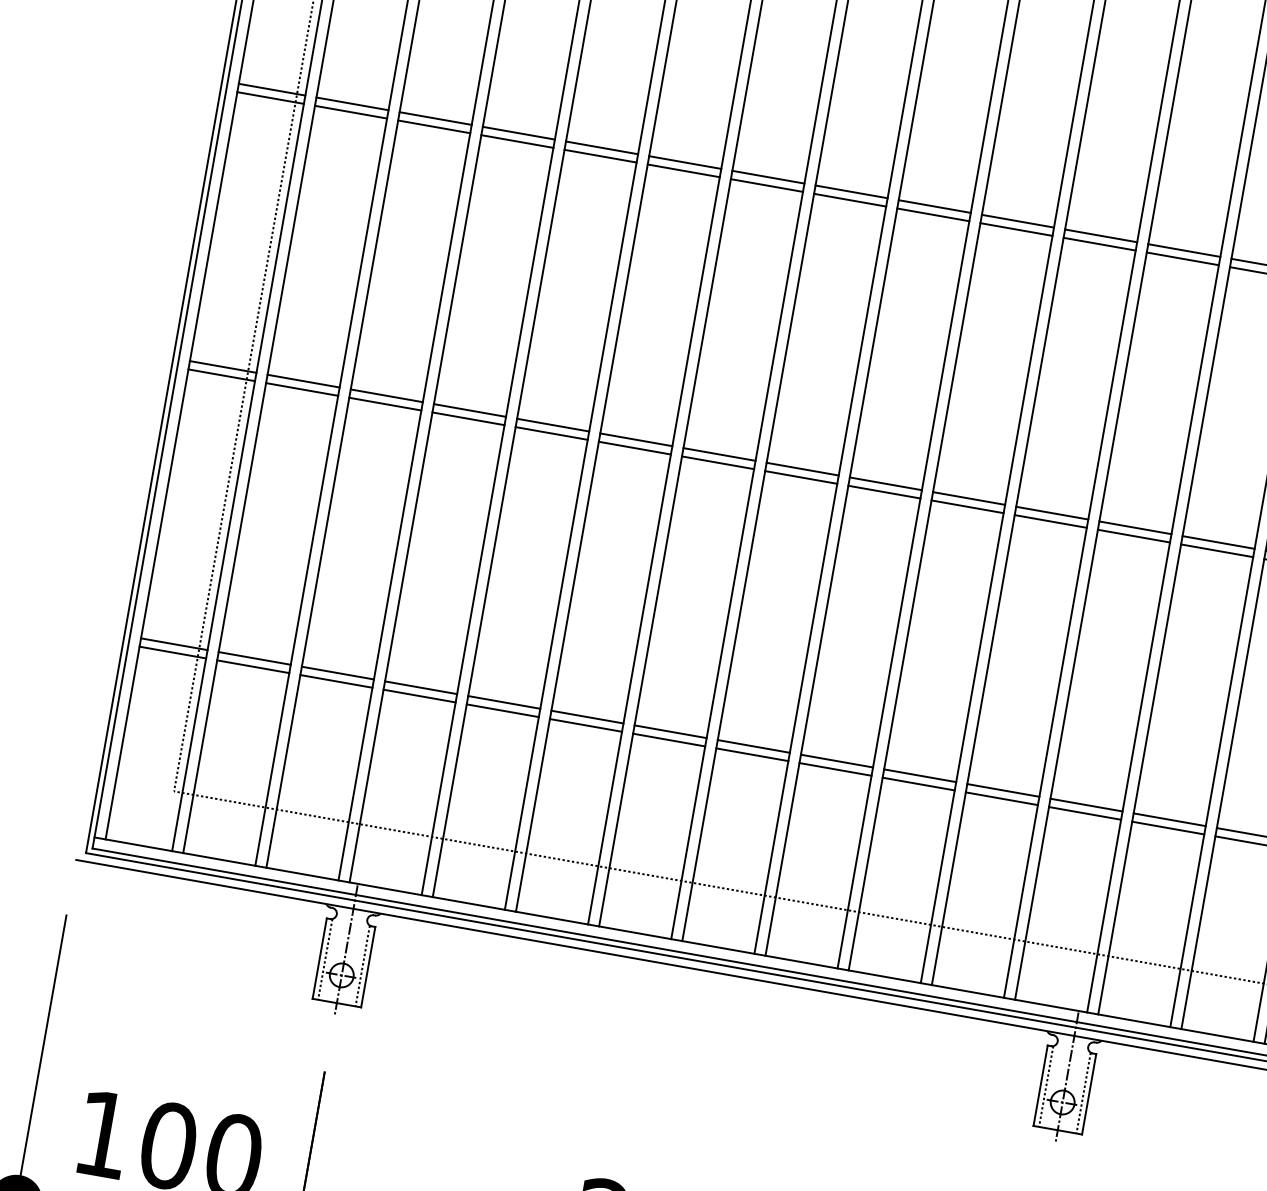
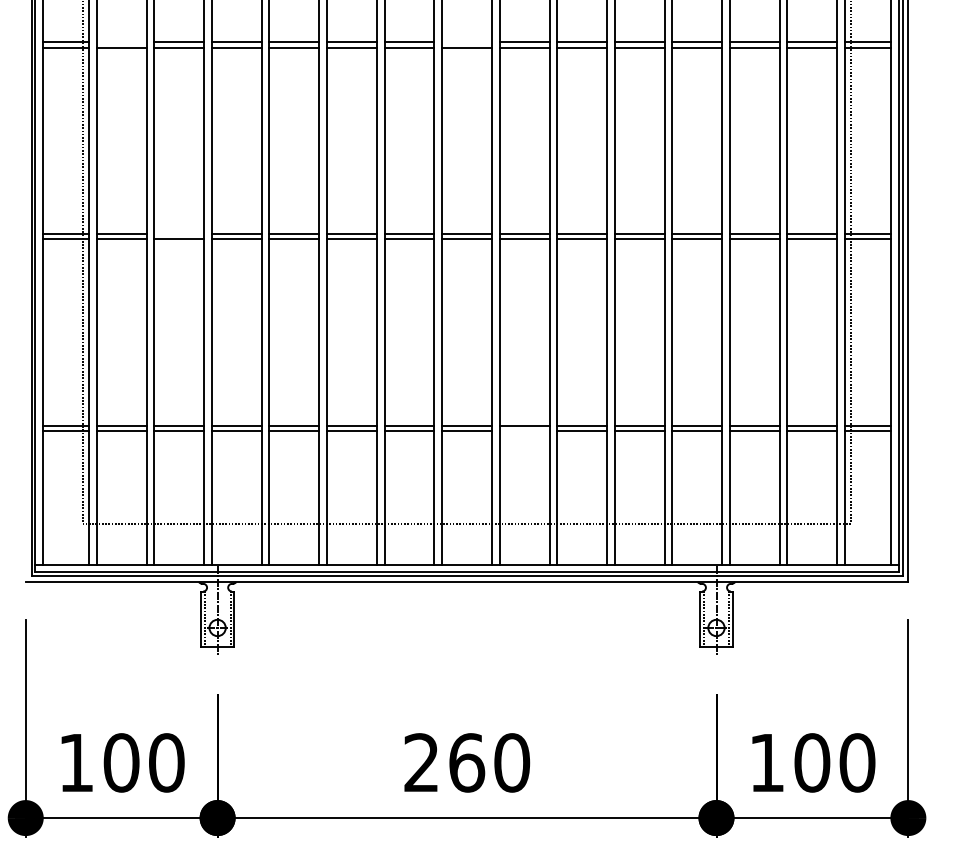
line: (352, 103) -> (121, 41), removed
line: (852, 191) -> (467, 41), removed
line: (387, 395) -> (179, 233), removed
line: (835, 769) -> (524, 431), removed

